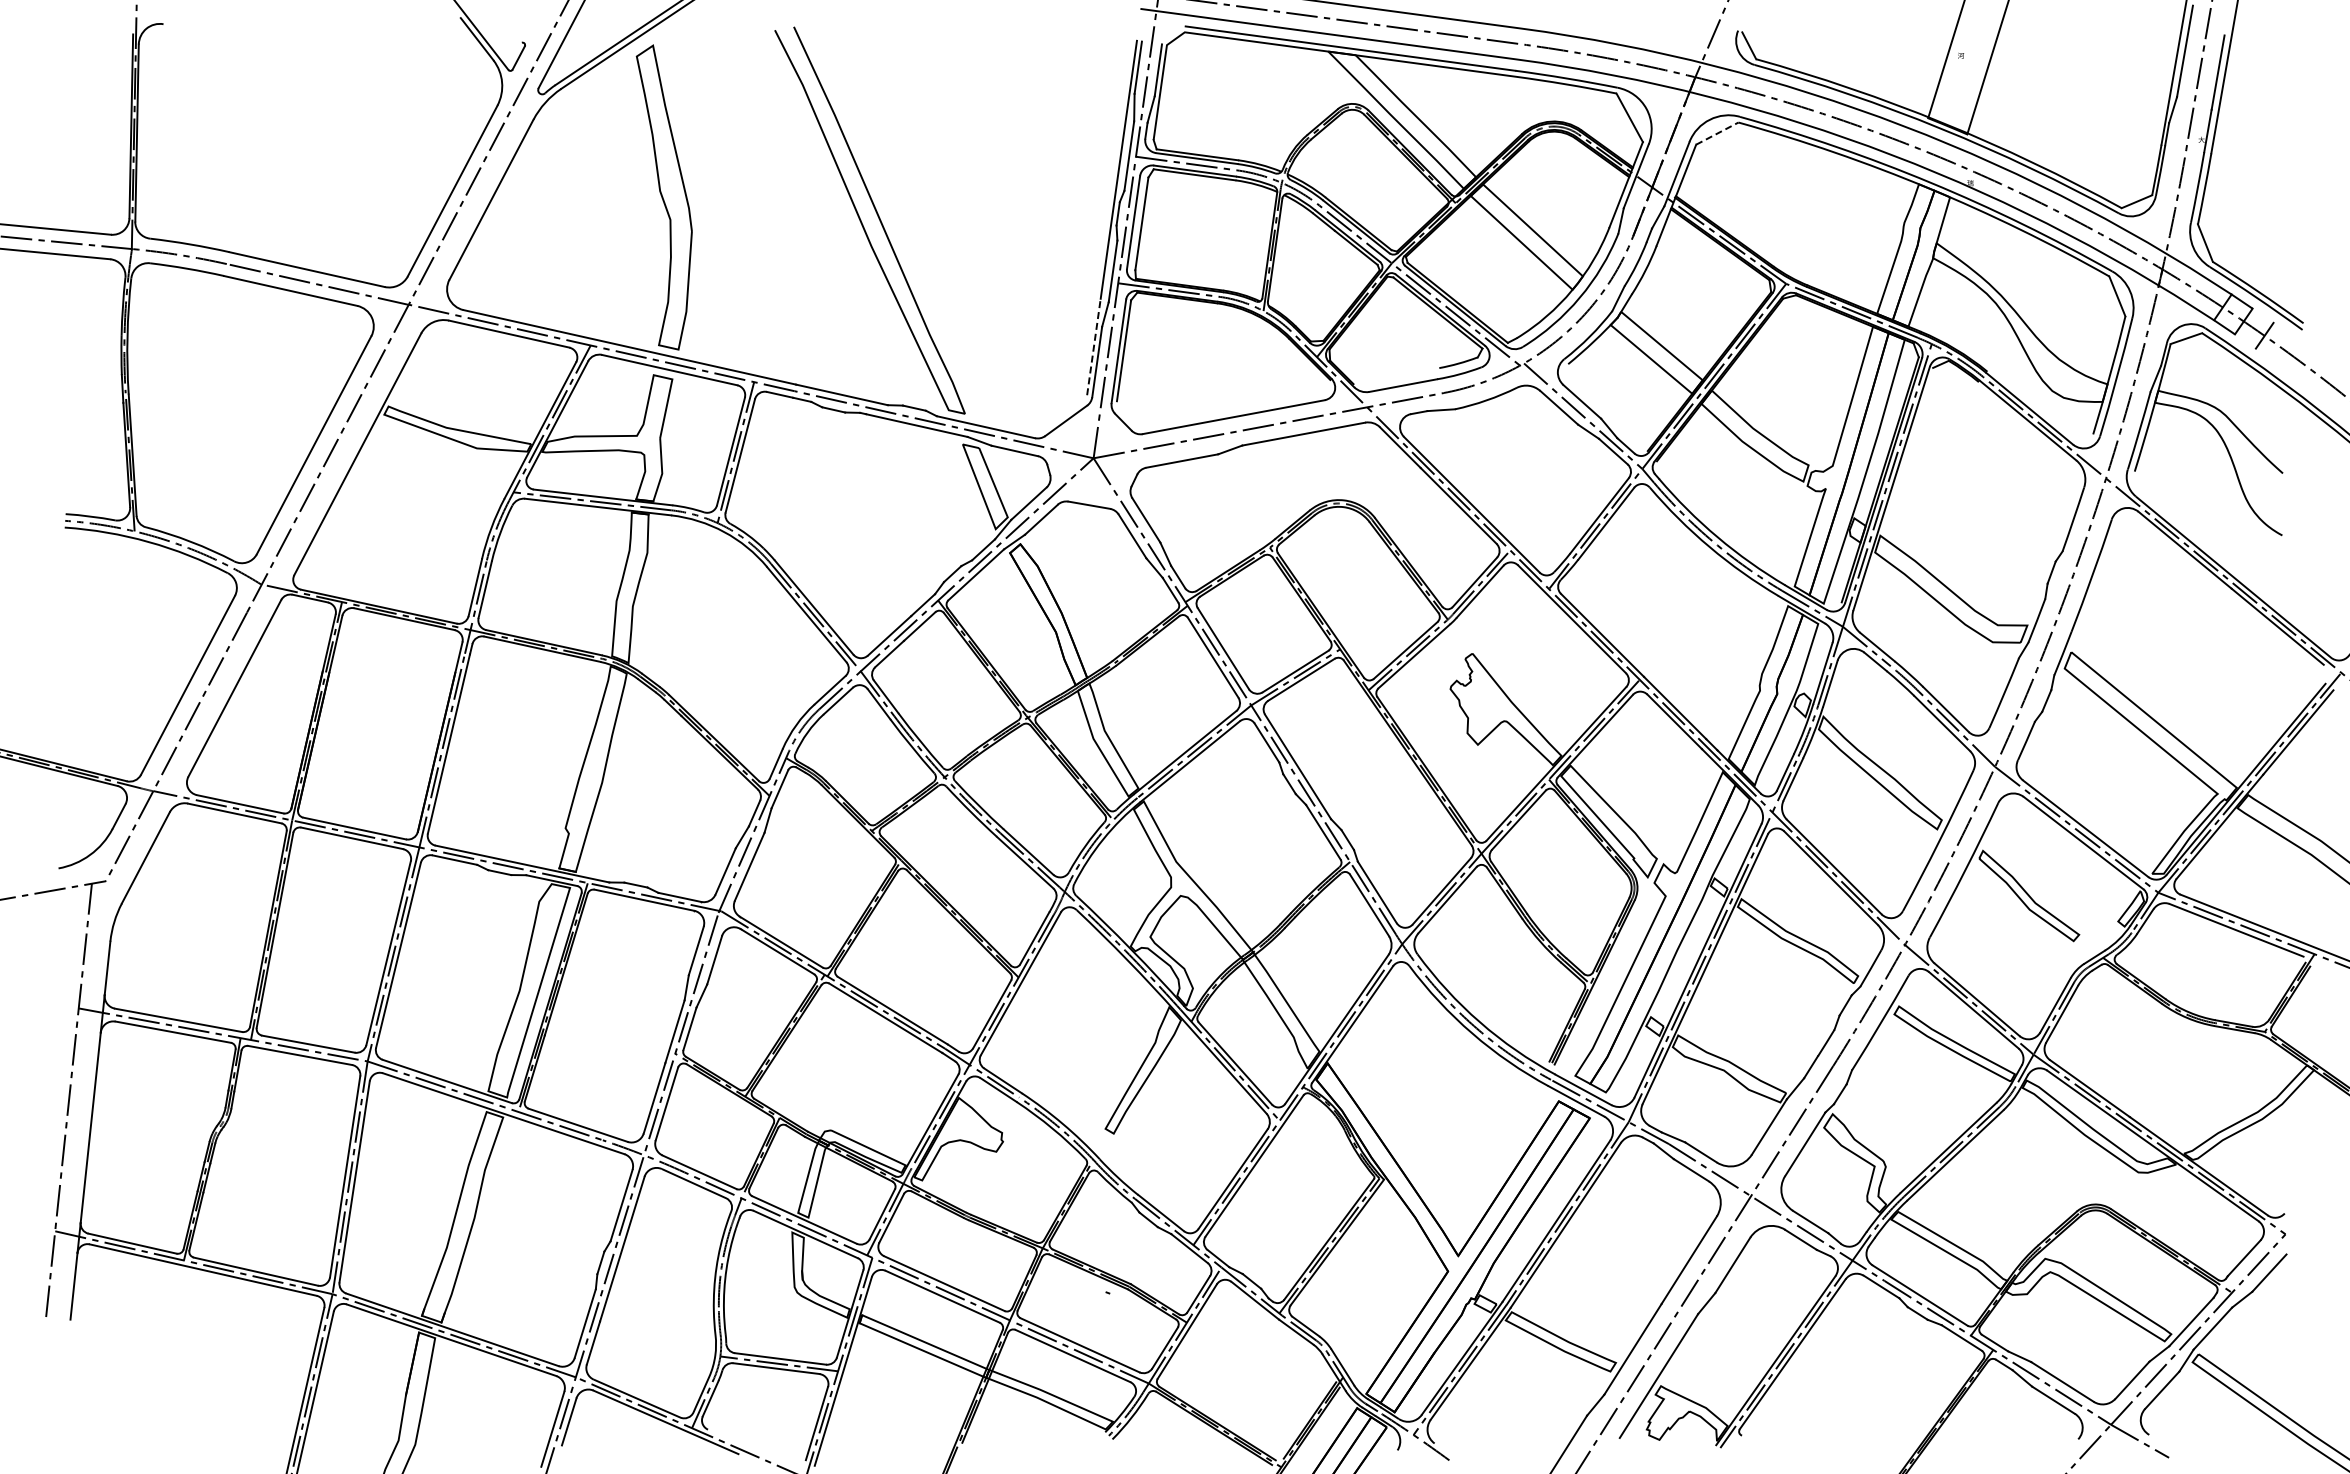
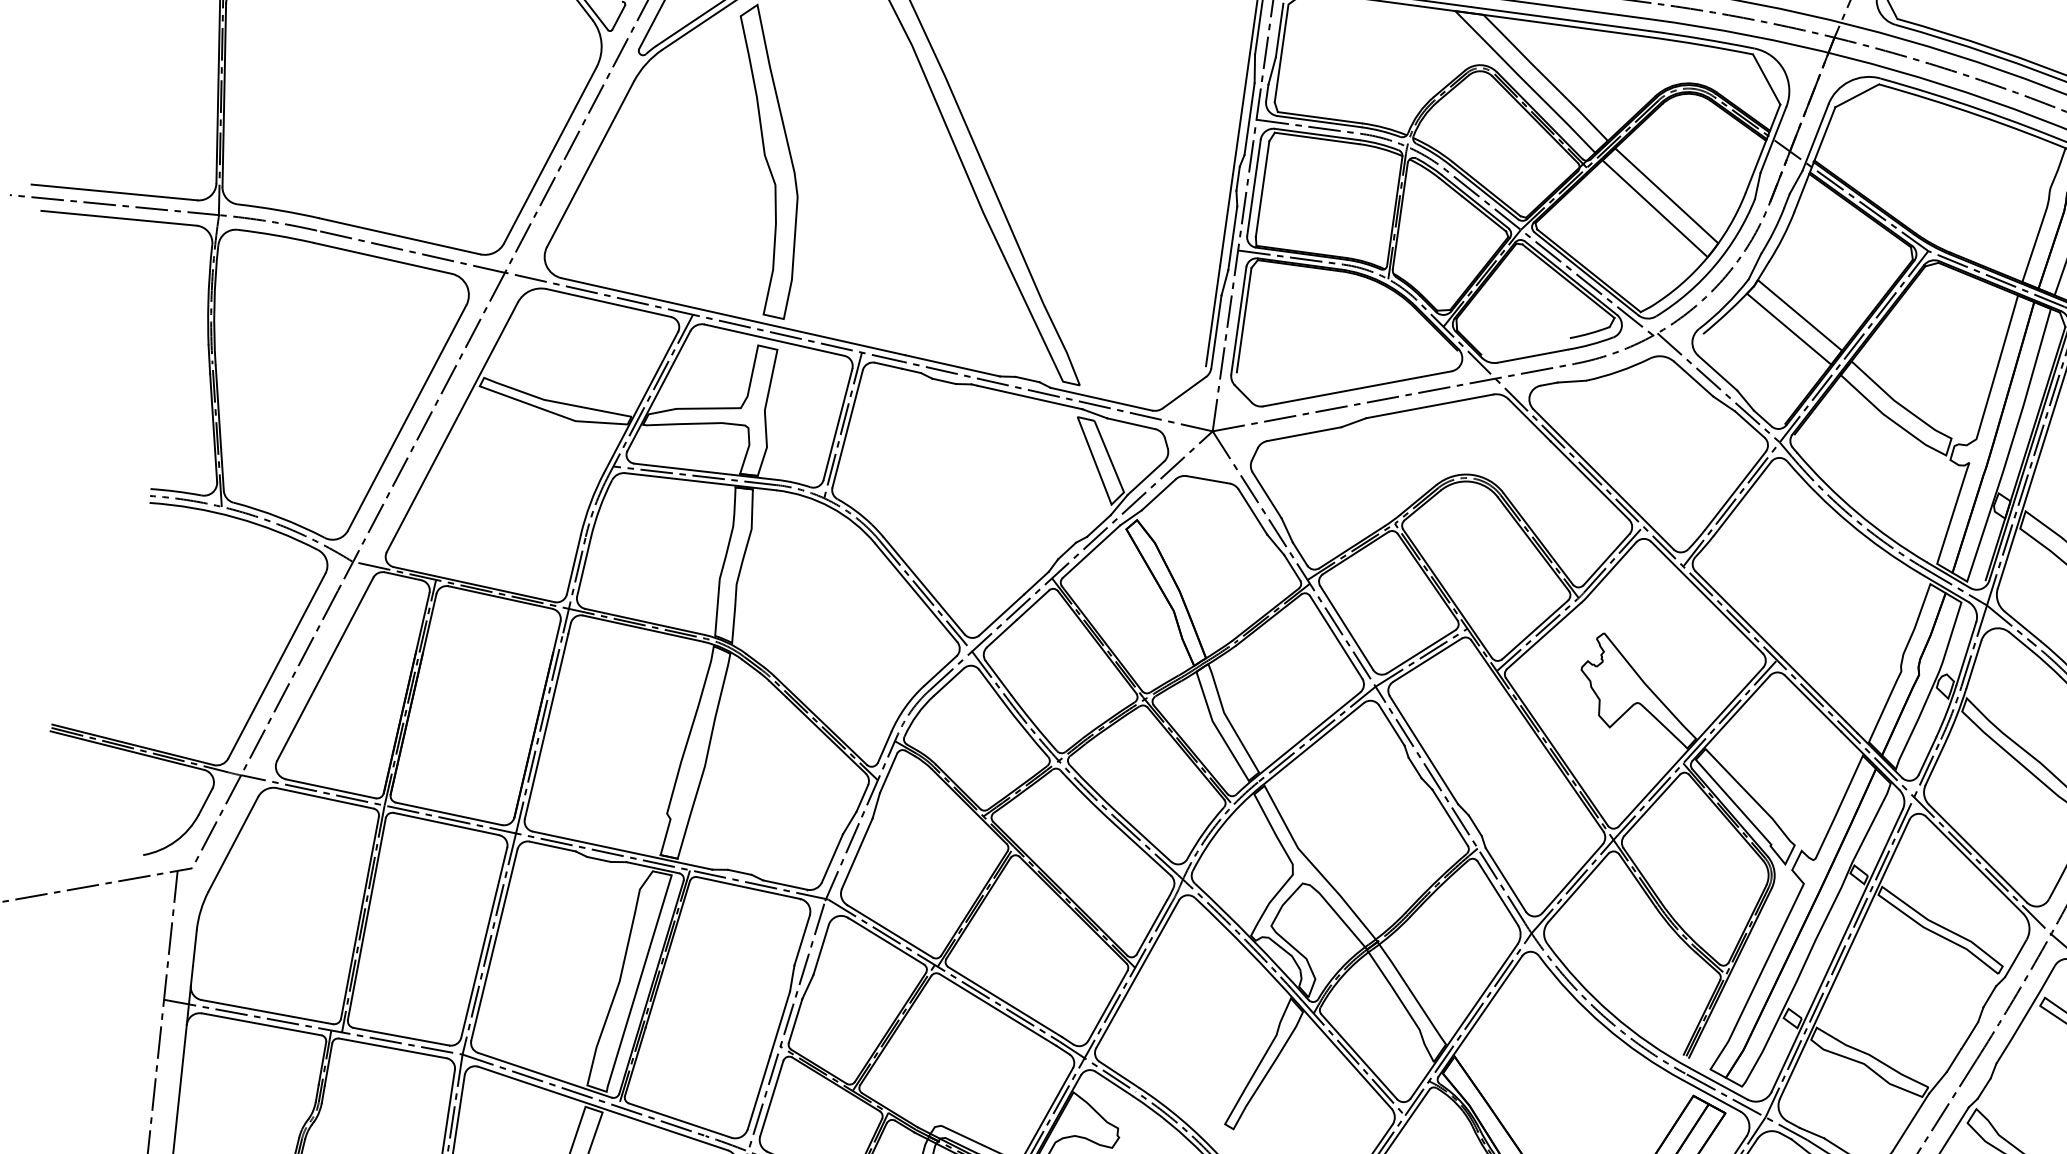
line: (1717, 133) -> (1857, 95), dashed -> solid
line: (1093, 347) -> (1212, 316), dashed -> solid

